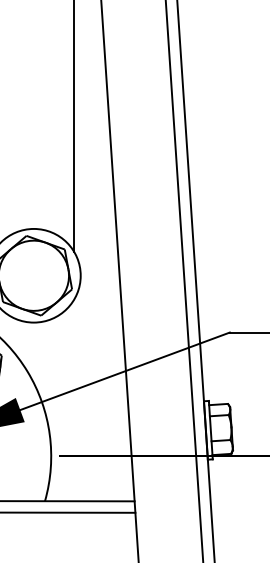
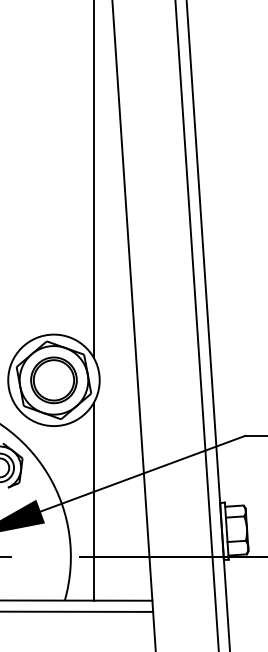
part: (33, 275) -> (53, 380), added
line: (74, 399) -> (93, 501), added

